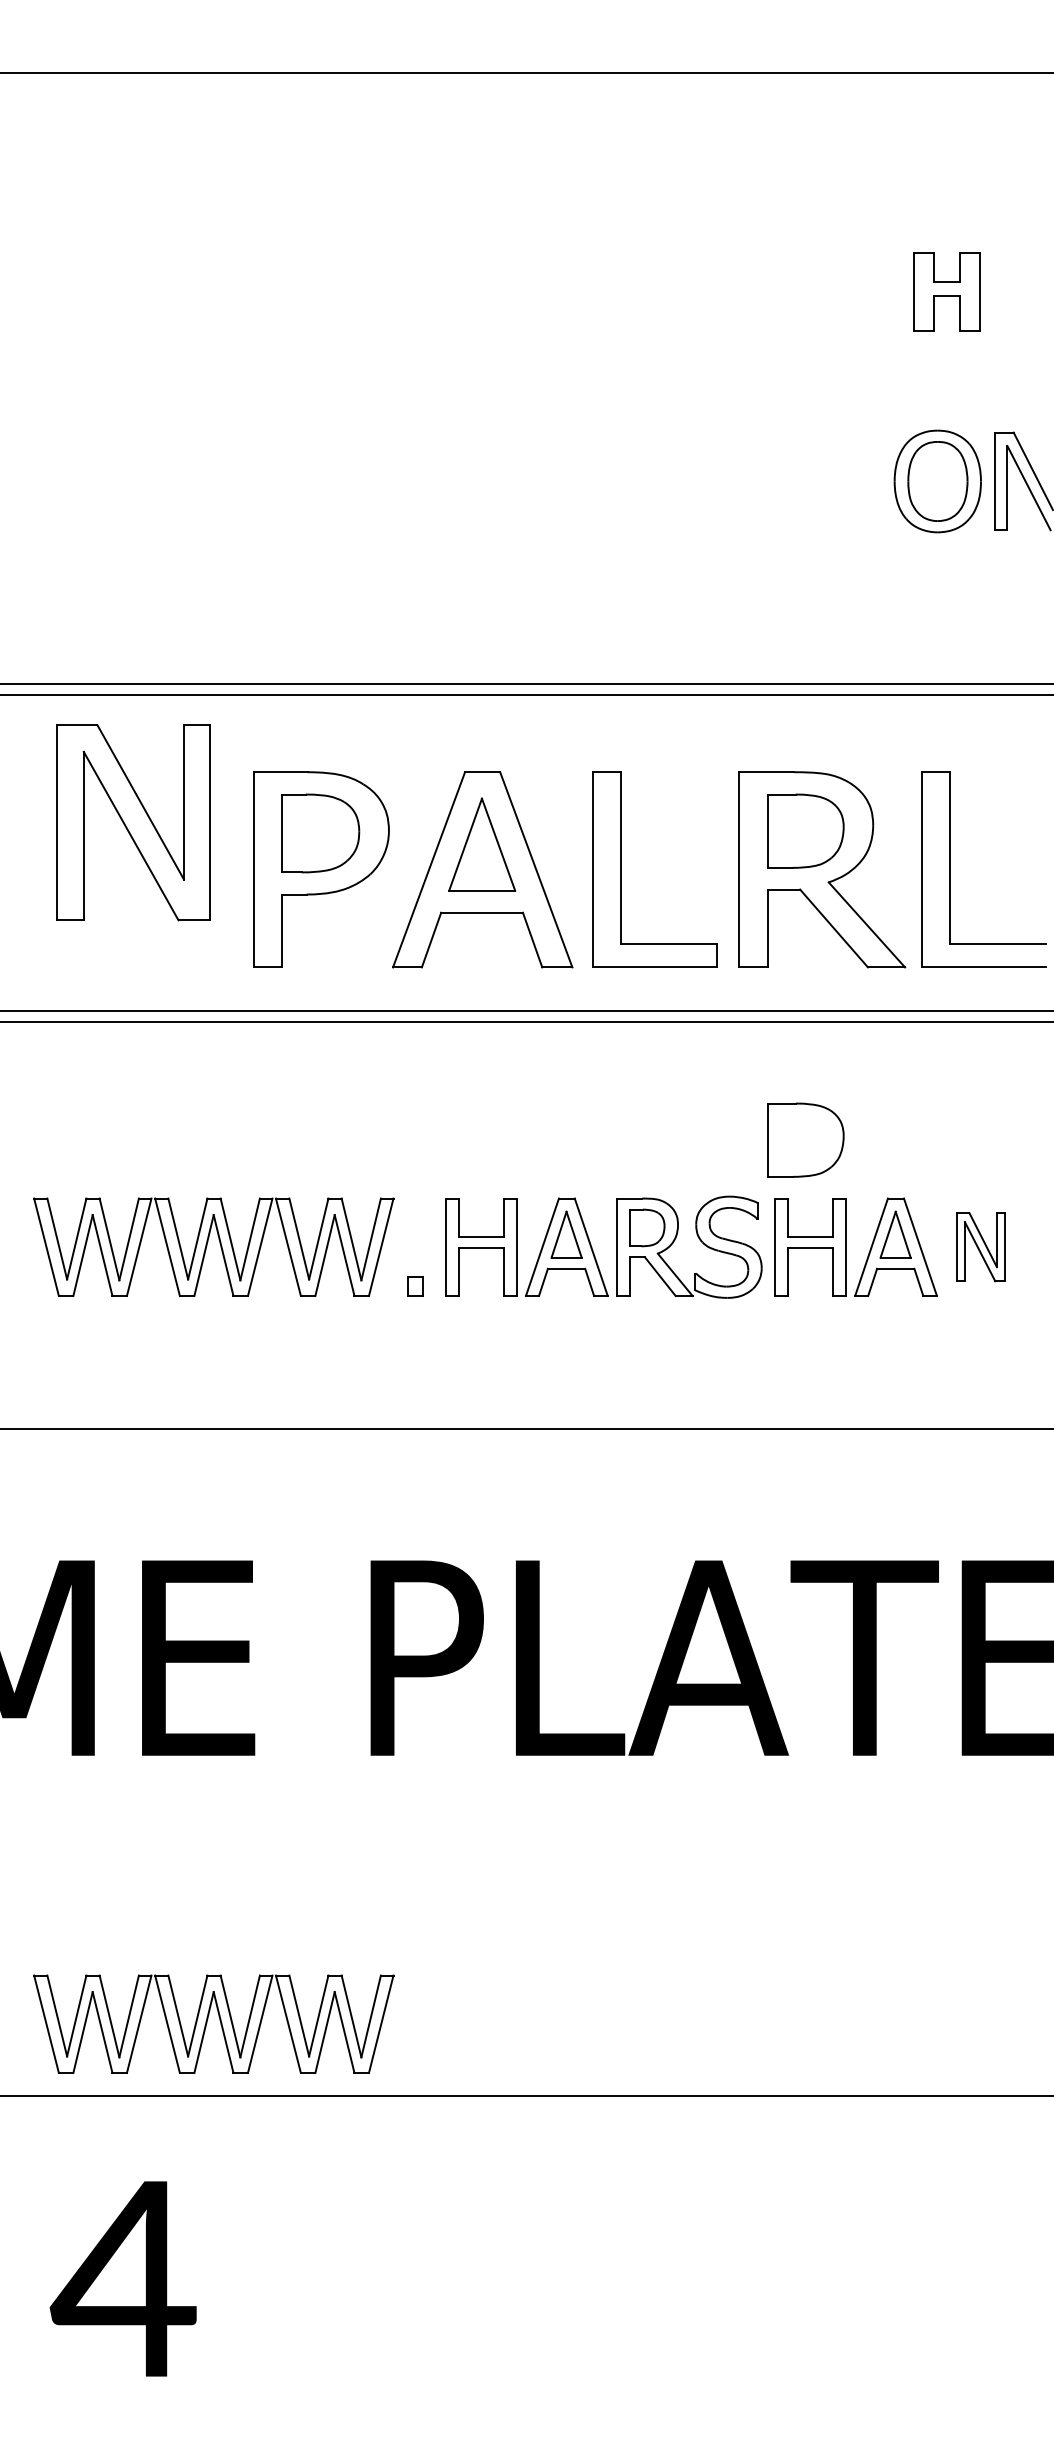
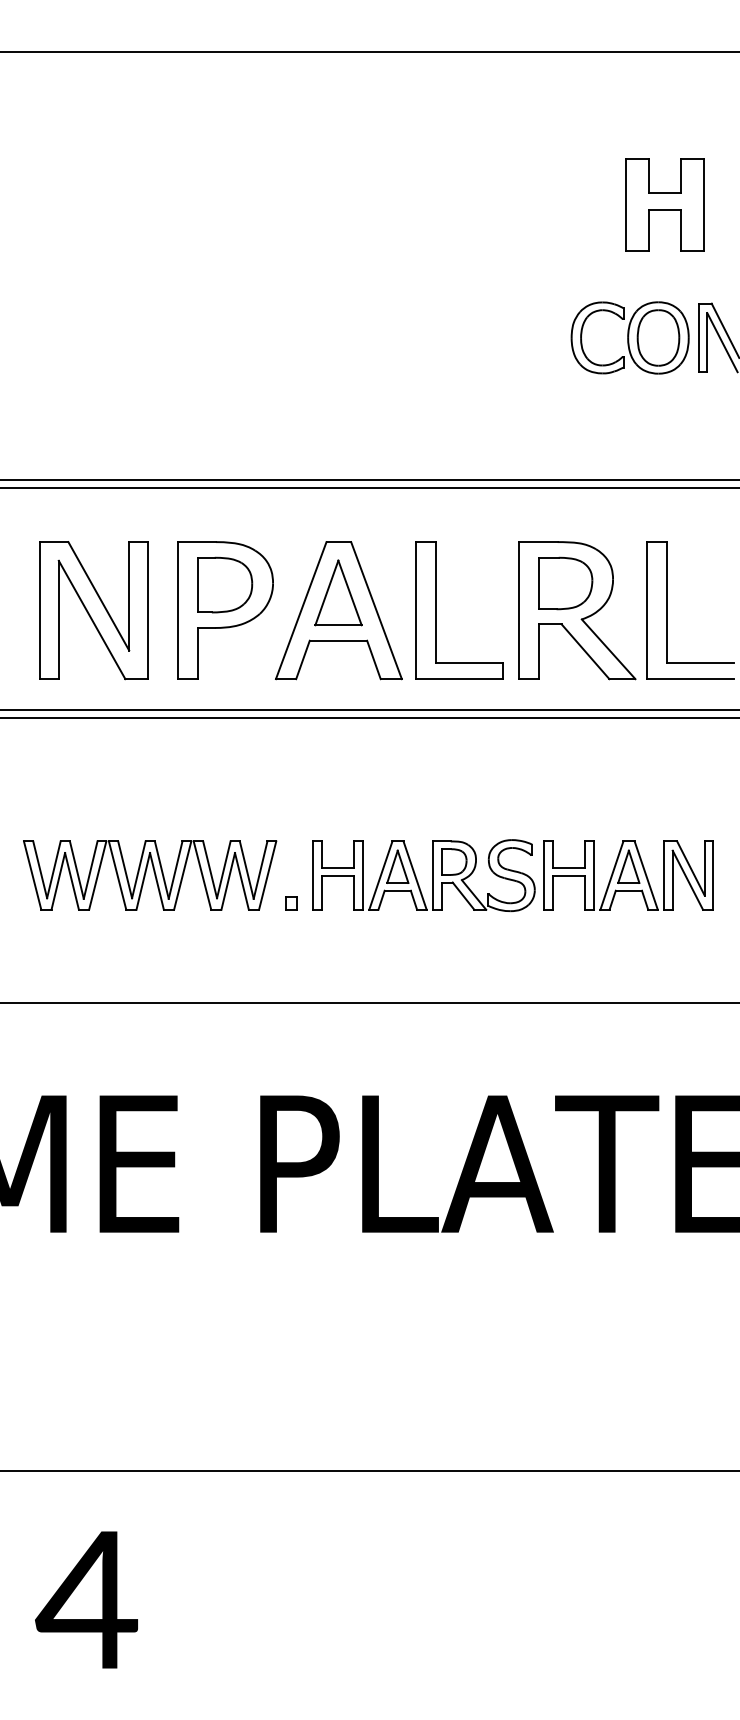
part: (946, 291) -> (664, 204), size x1.67
part: (828, 481) -> (581, 337), added
part: (133, 822) -> (93, 610), moved
part: (805, 1139) -> (565, 799), removed
part: (980, 1246) -> (688, 875), size x1.43
part: (213, 2023) -> (149, 1420), removed

